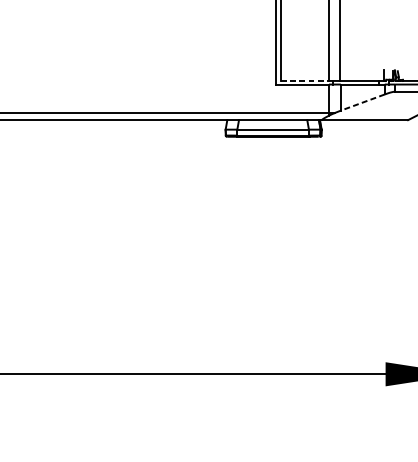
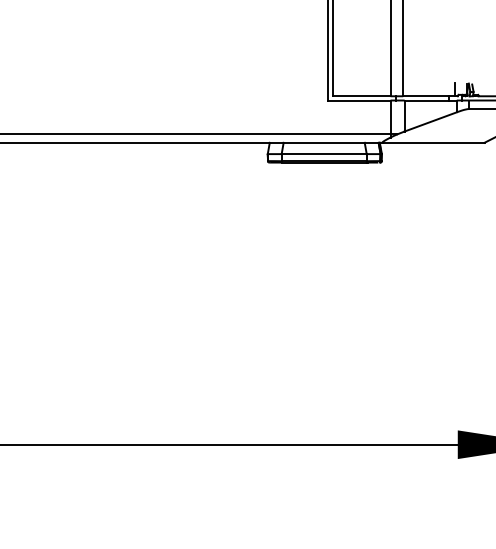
line: (304, 81) -> (361, 96), dashed -> solid
line: (362, 102) -> (430, 121), dashed -> solid

